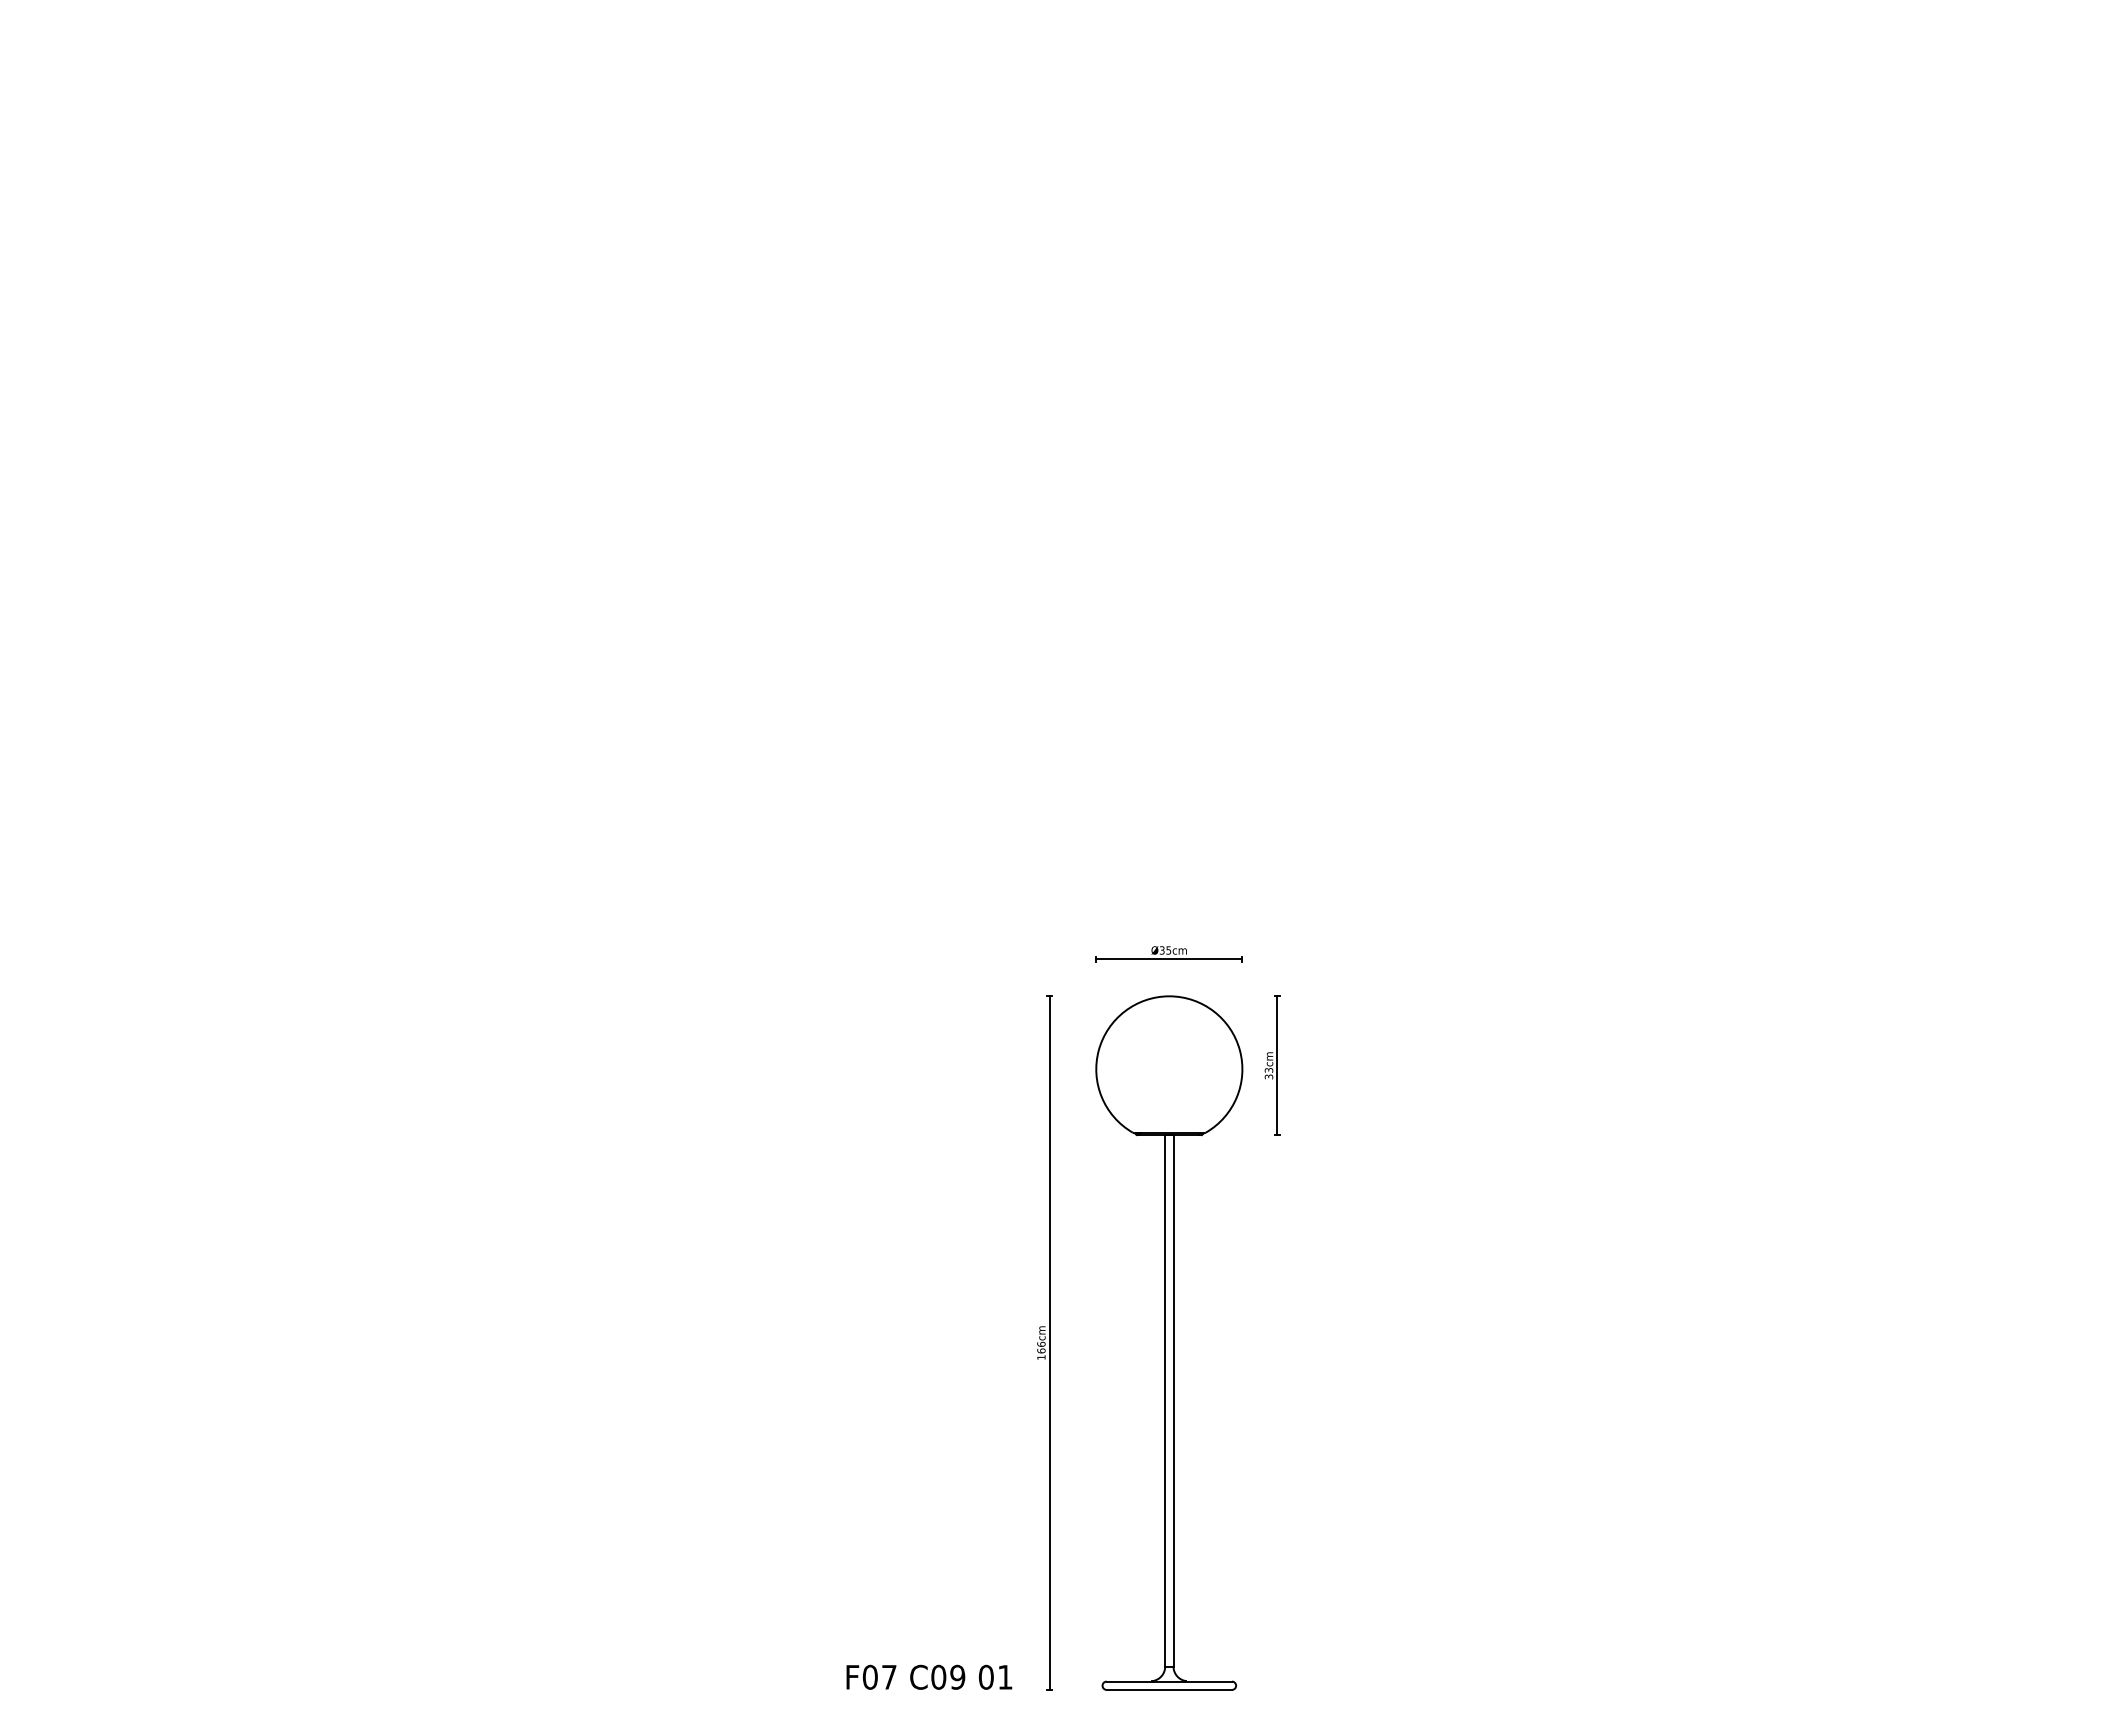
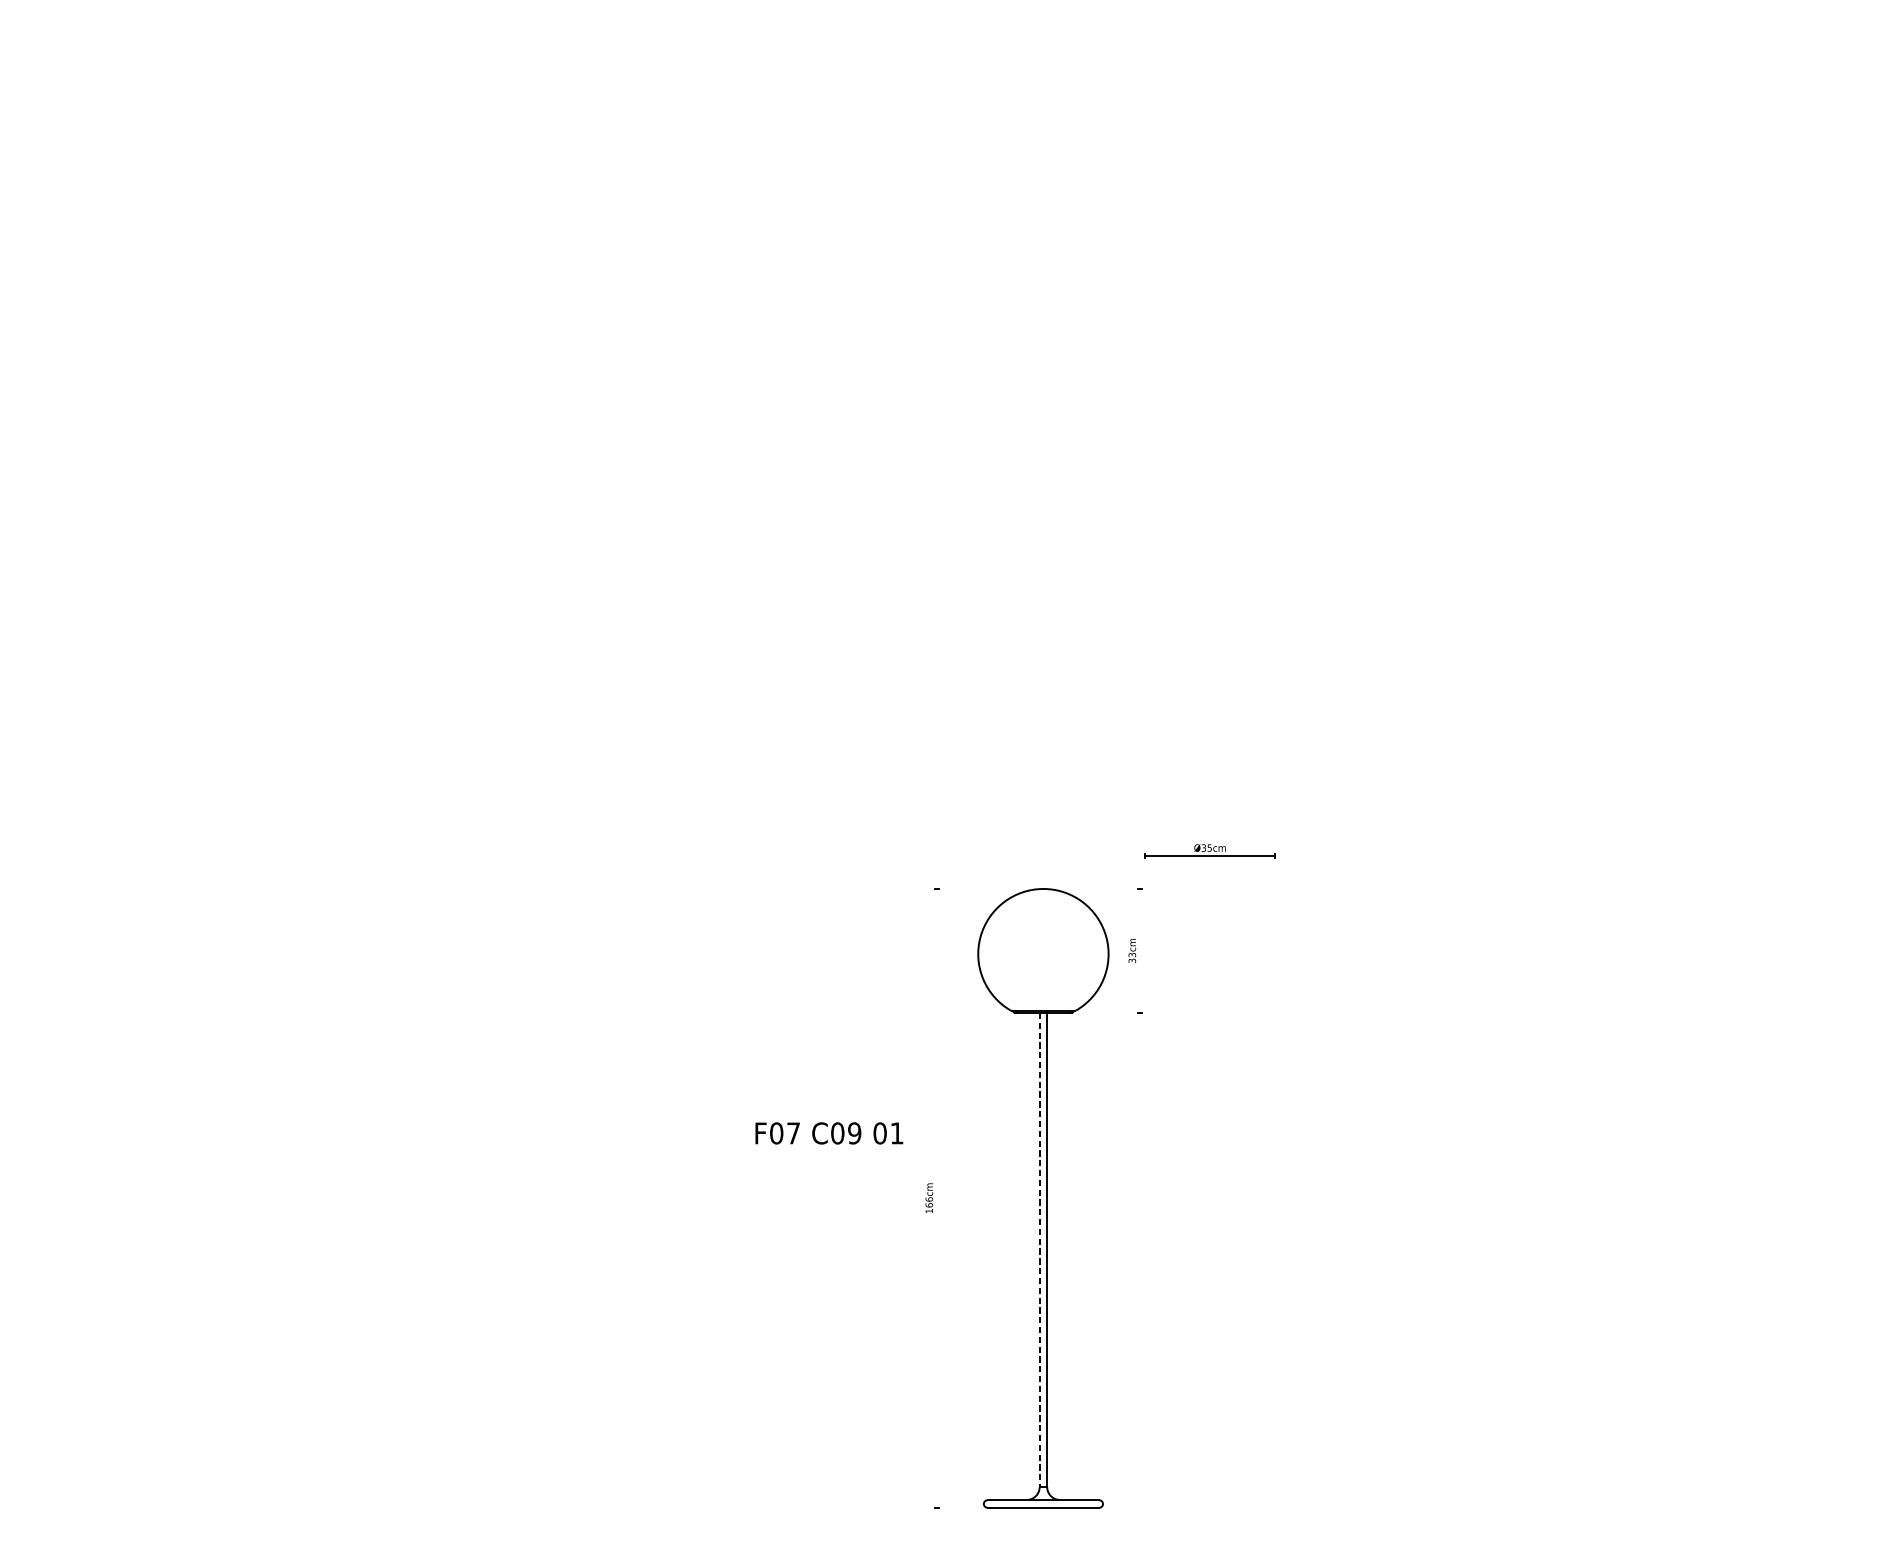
part: (1168, 954) -> (1209, 851), moved
line: (1277, 1065) -> (1139, 950), removed
line: (1049, 1342) -> (936, 1197), removed
line: (1165, 1401) -> (1039, 1250), solid -> dashed
text: (929, 1676) -> (829, 1132), moved

